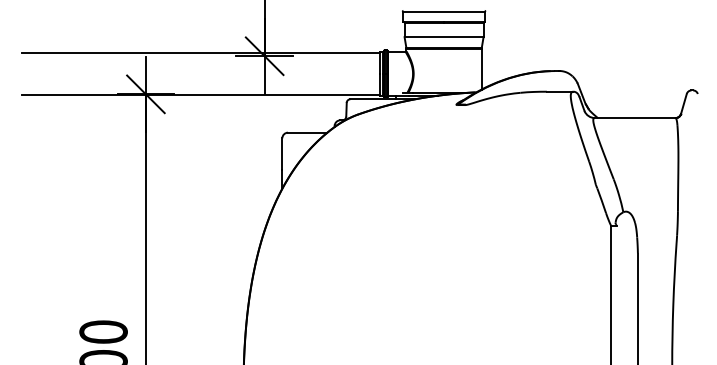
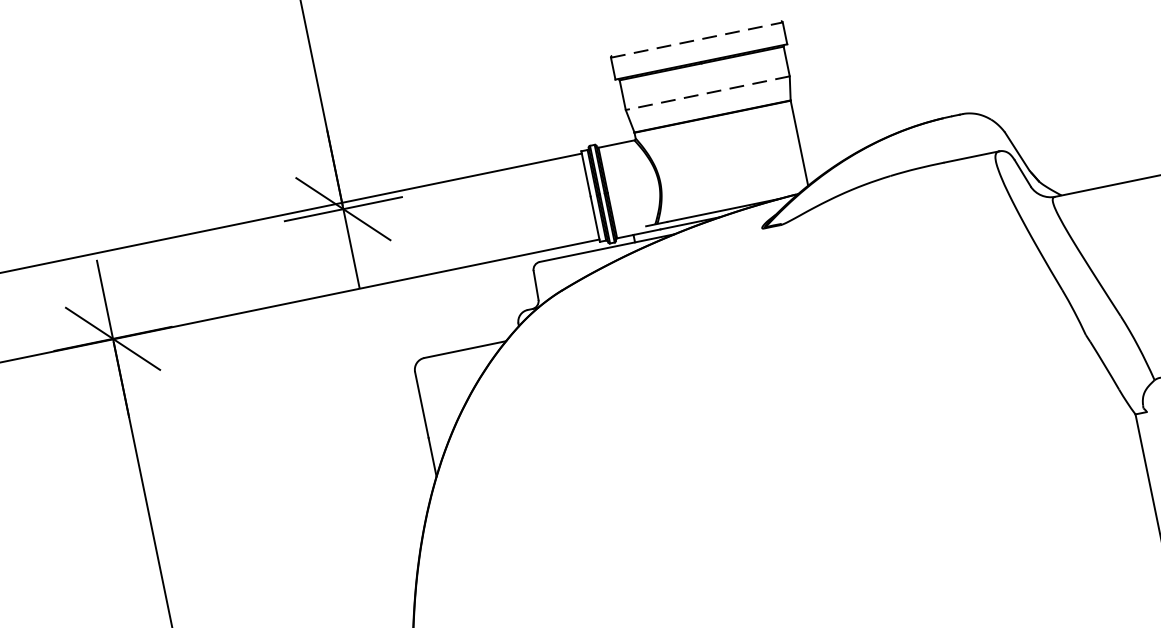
line: (444, 11) -> (697, 39), solid -> dashed
line: (443, 37) -> (706, 94), solid -> dashed

